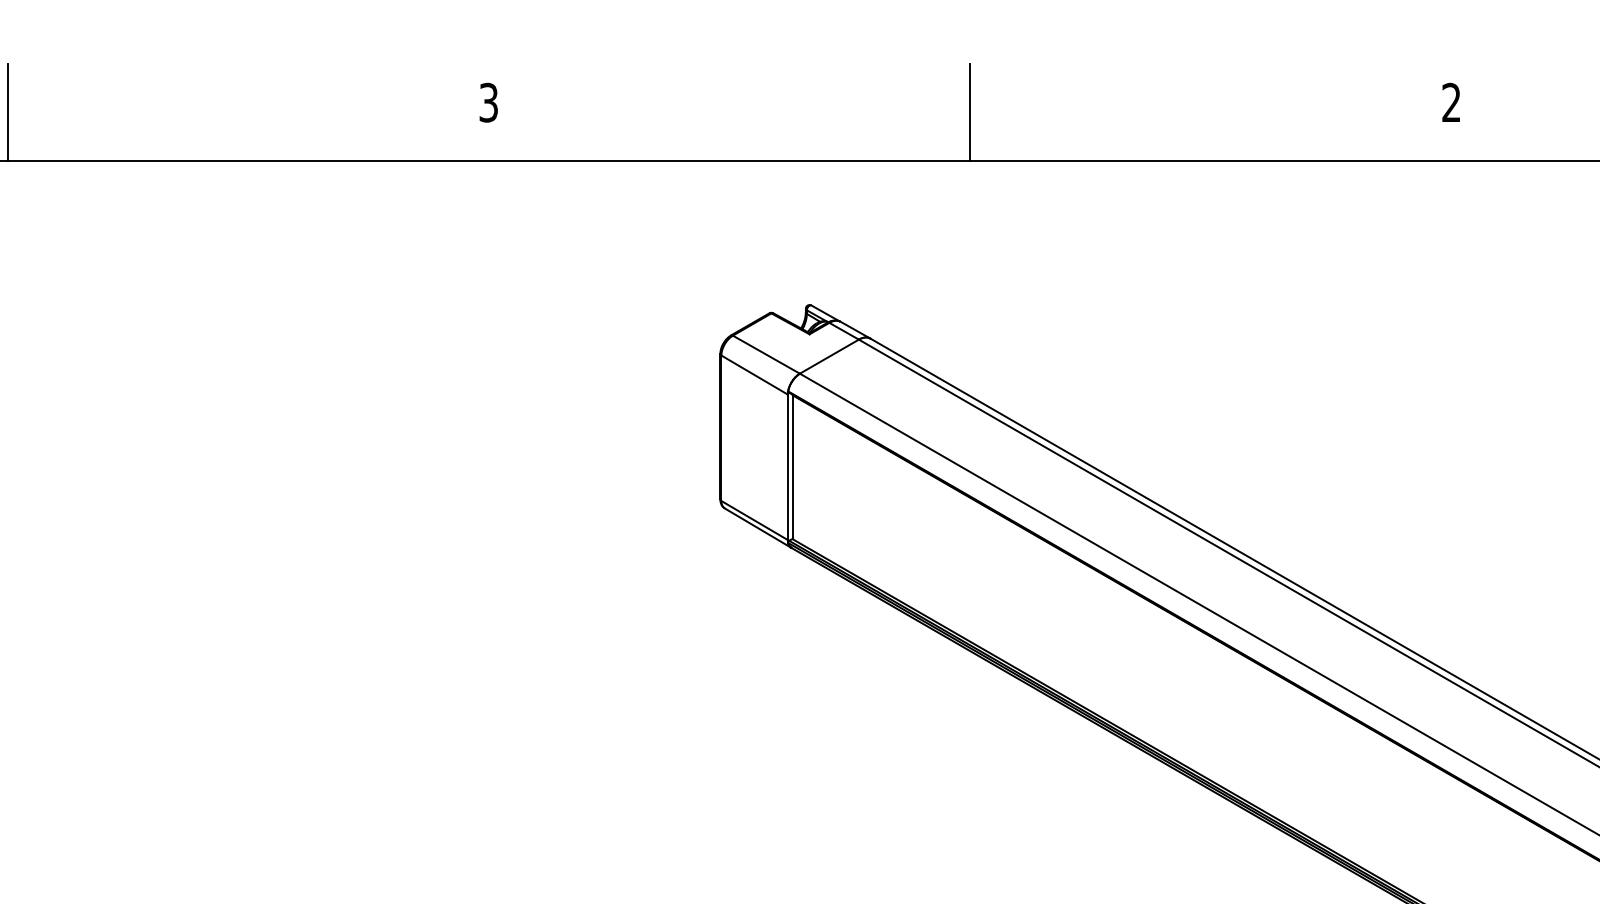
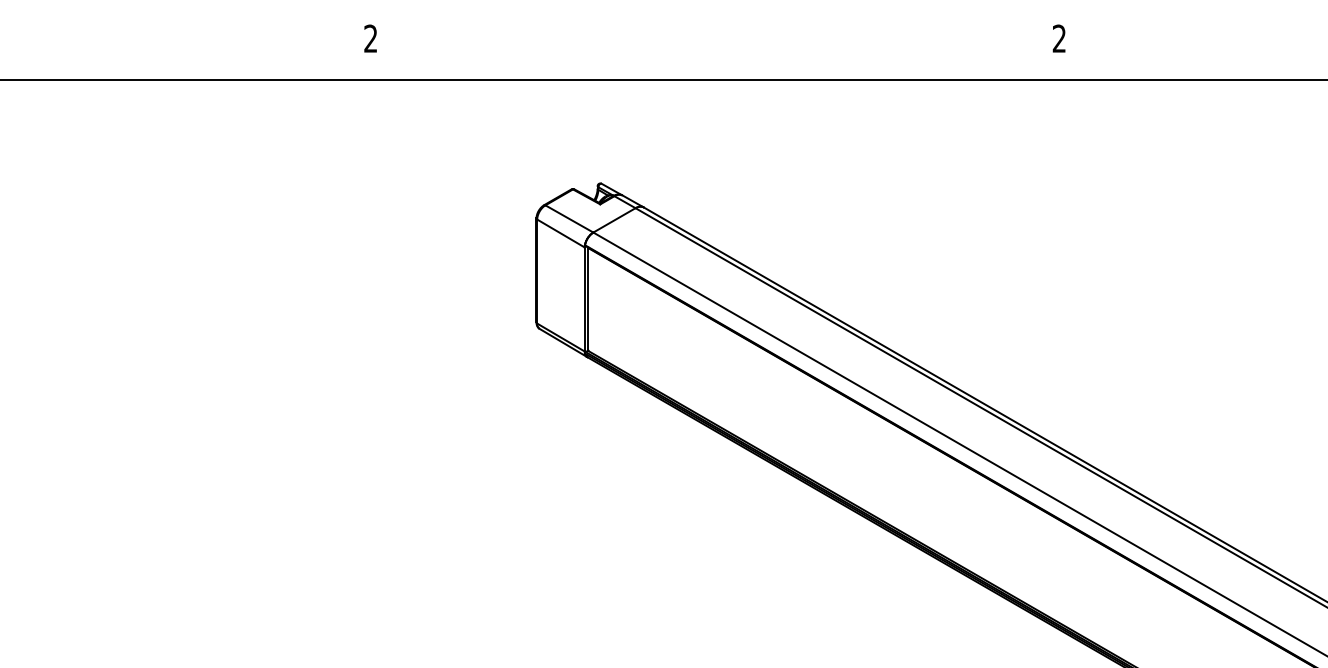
text: (488, 102) -> (370, 38), 3 -> 2
line: (7, 112) -> (26, 45), removed
line: (970, 112) -> (715, 45), removed

